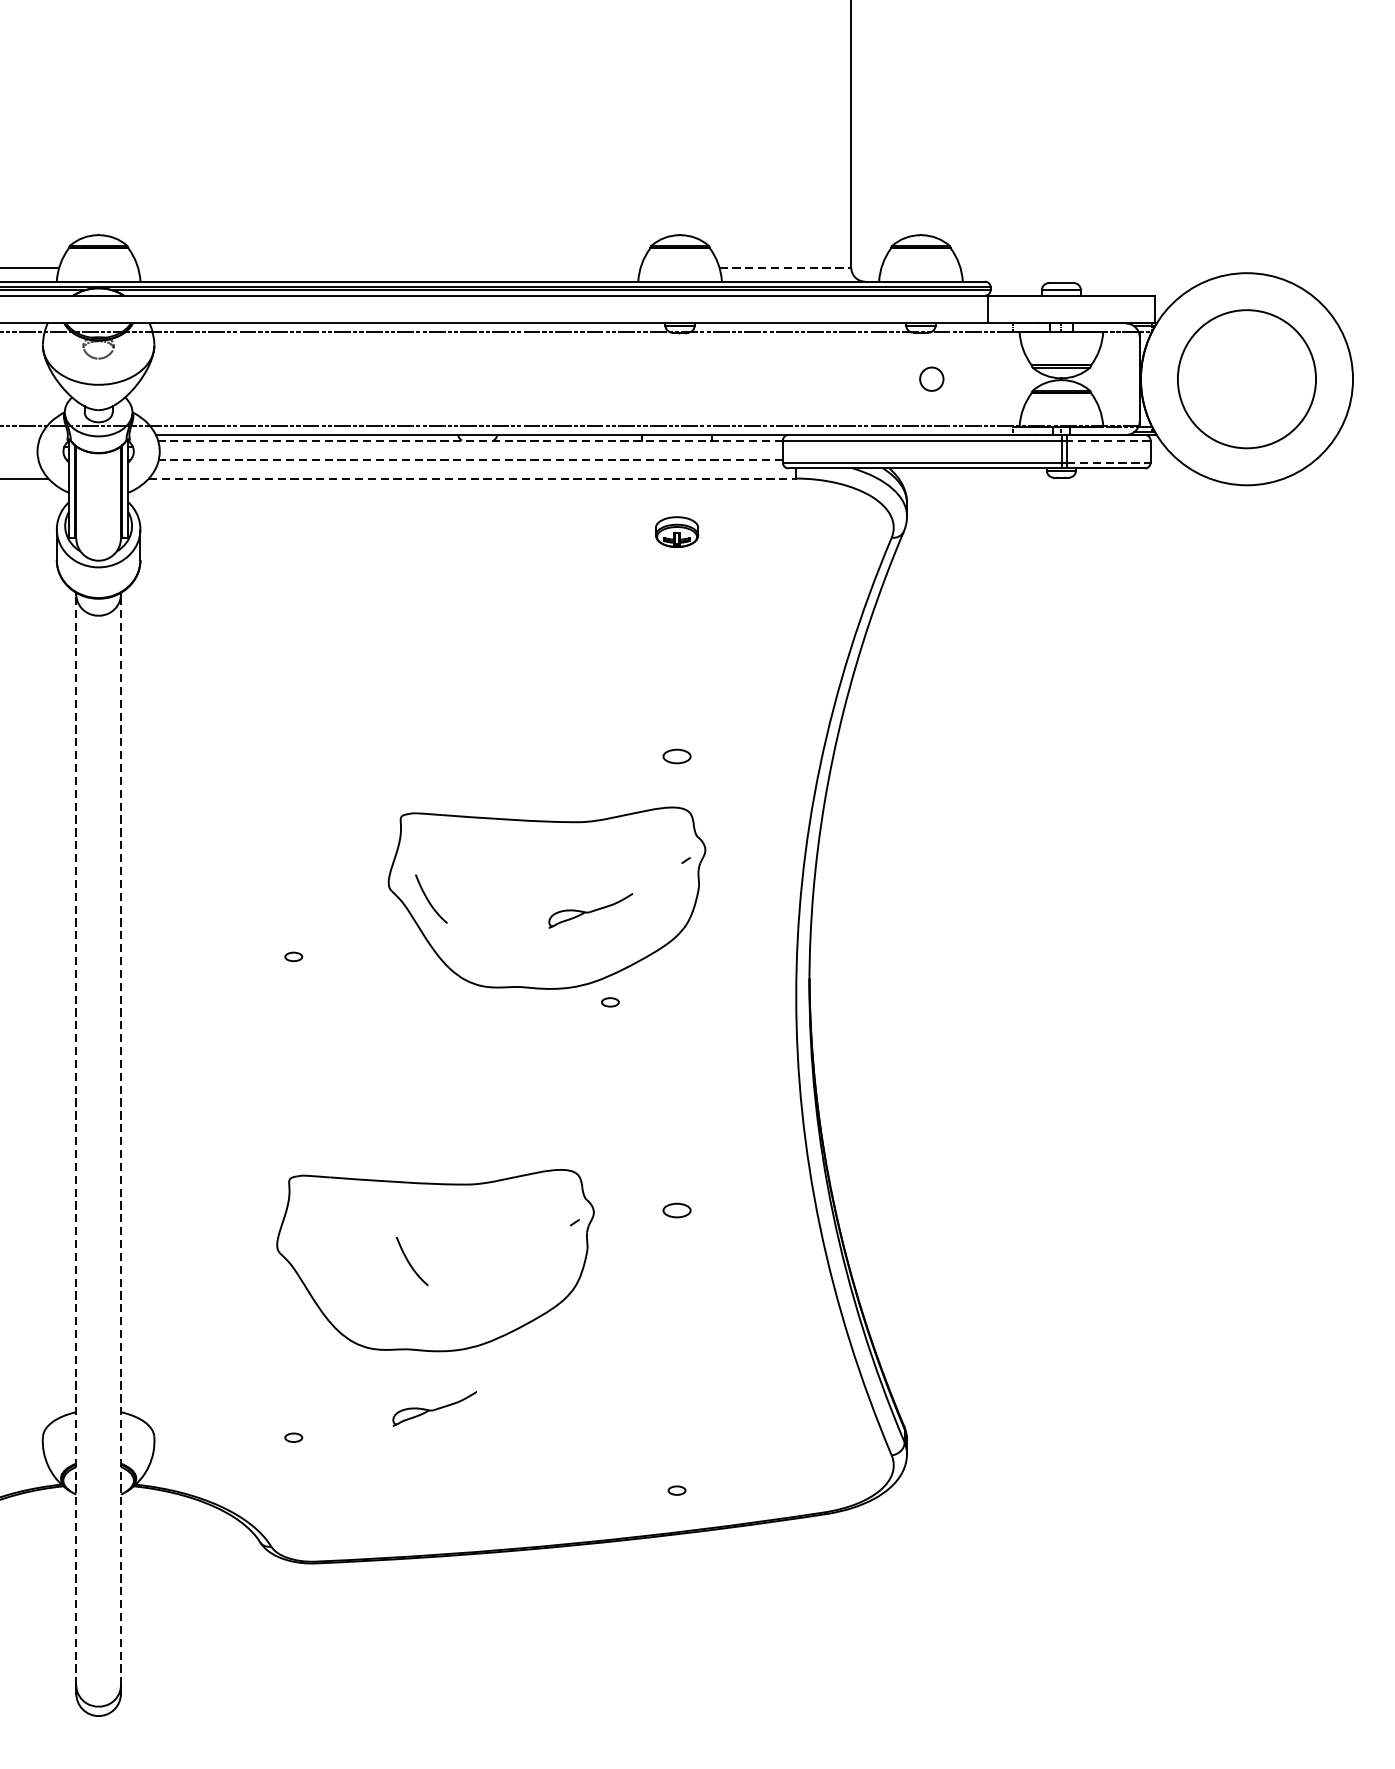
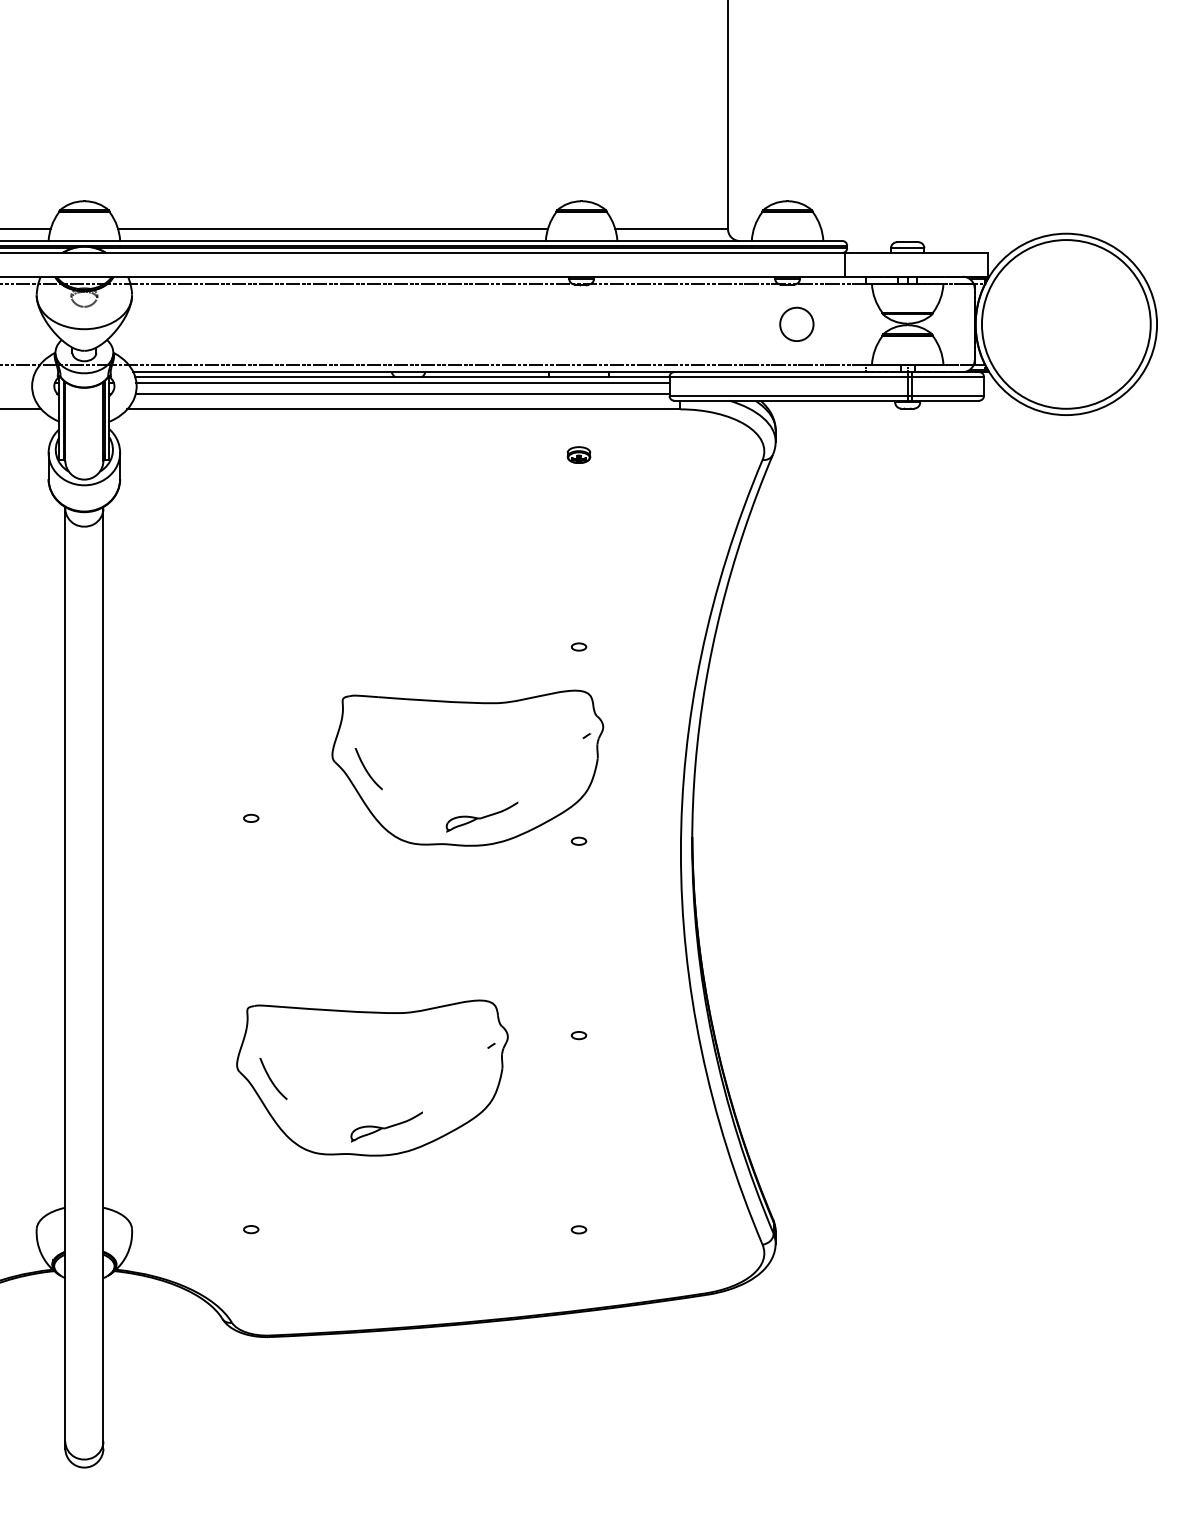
line: (388, 268) -> (332, 229), added
line: (786, 268) -> (672, 229), dashed -> solid
circle: (931, 379) -> (796, 324), size x1.67
circle: (1245, 379) -> (1065, 324), size x1.43
line: (469, 440) -> (401, 376), dashed -> solid
line: (1109, 440) -> (948, 376), dashed -> solid
line: (470, 447) -> (402, 382), added
line: (470, 460) -> (402, 393), dashed -> solid
line: (1109, 462) -> (948, 395), dashed -> solid
line: (472, 478) -> (404, 409), dashed -> solid
part: (676, 531) -> (578, 454), size x0.62
part: (676, 755) -> (578, 646), size x0.62
part: (589, 910) -> (481, 816), moved
part: (609, 1001) -> (578, 840), moved
line: (76, 1139) -> (65, 974), dashed -> solid
line: (120, 1139) -> (103, 974), dashed -> solid
part: (676, 1210) -> (578, 1035), size x0.62
curve: (410, 1263) -> (272, 1080), moved
part: (434, 1408) -> (386, 1126), moved
part: (676, 1490) -> (578, 1229), moved

